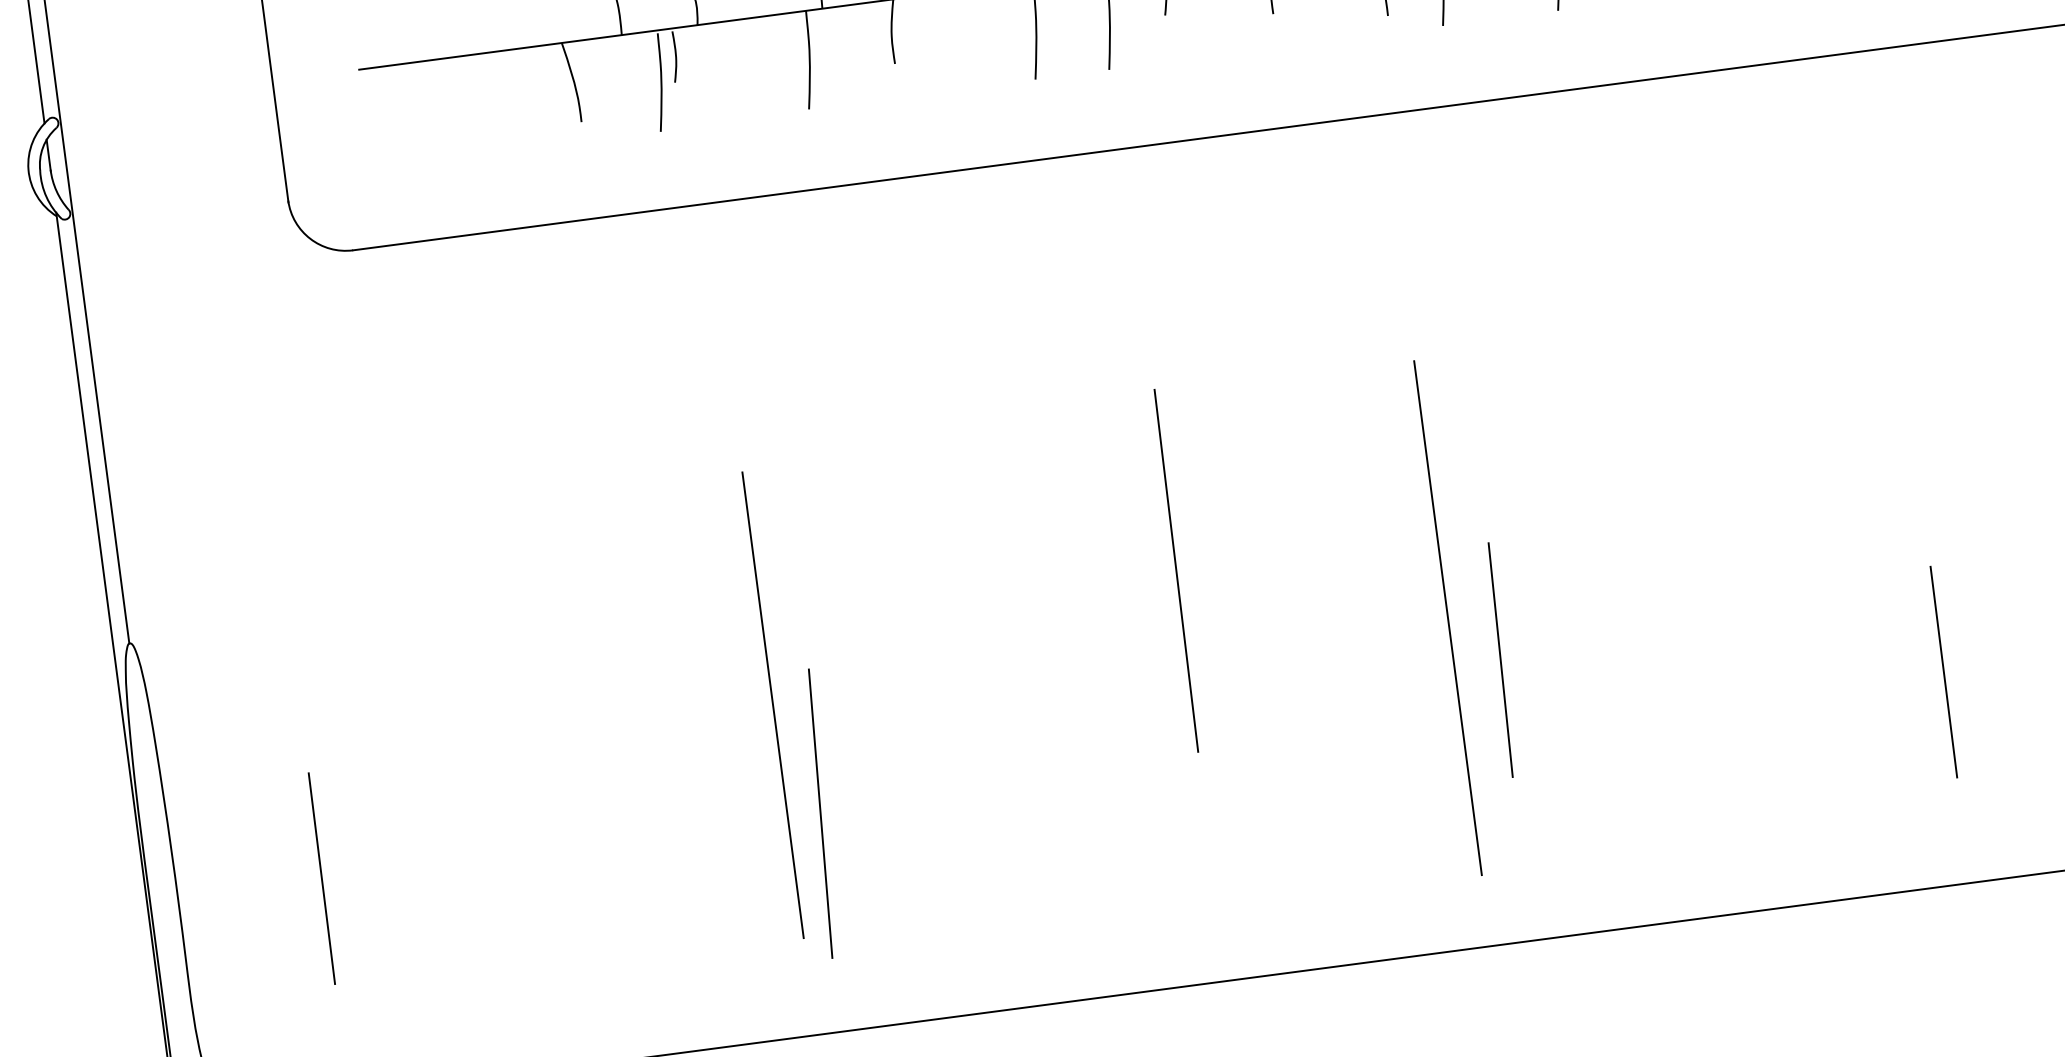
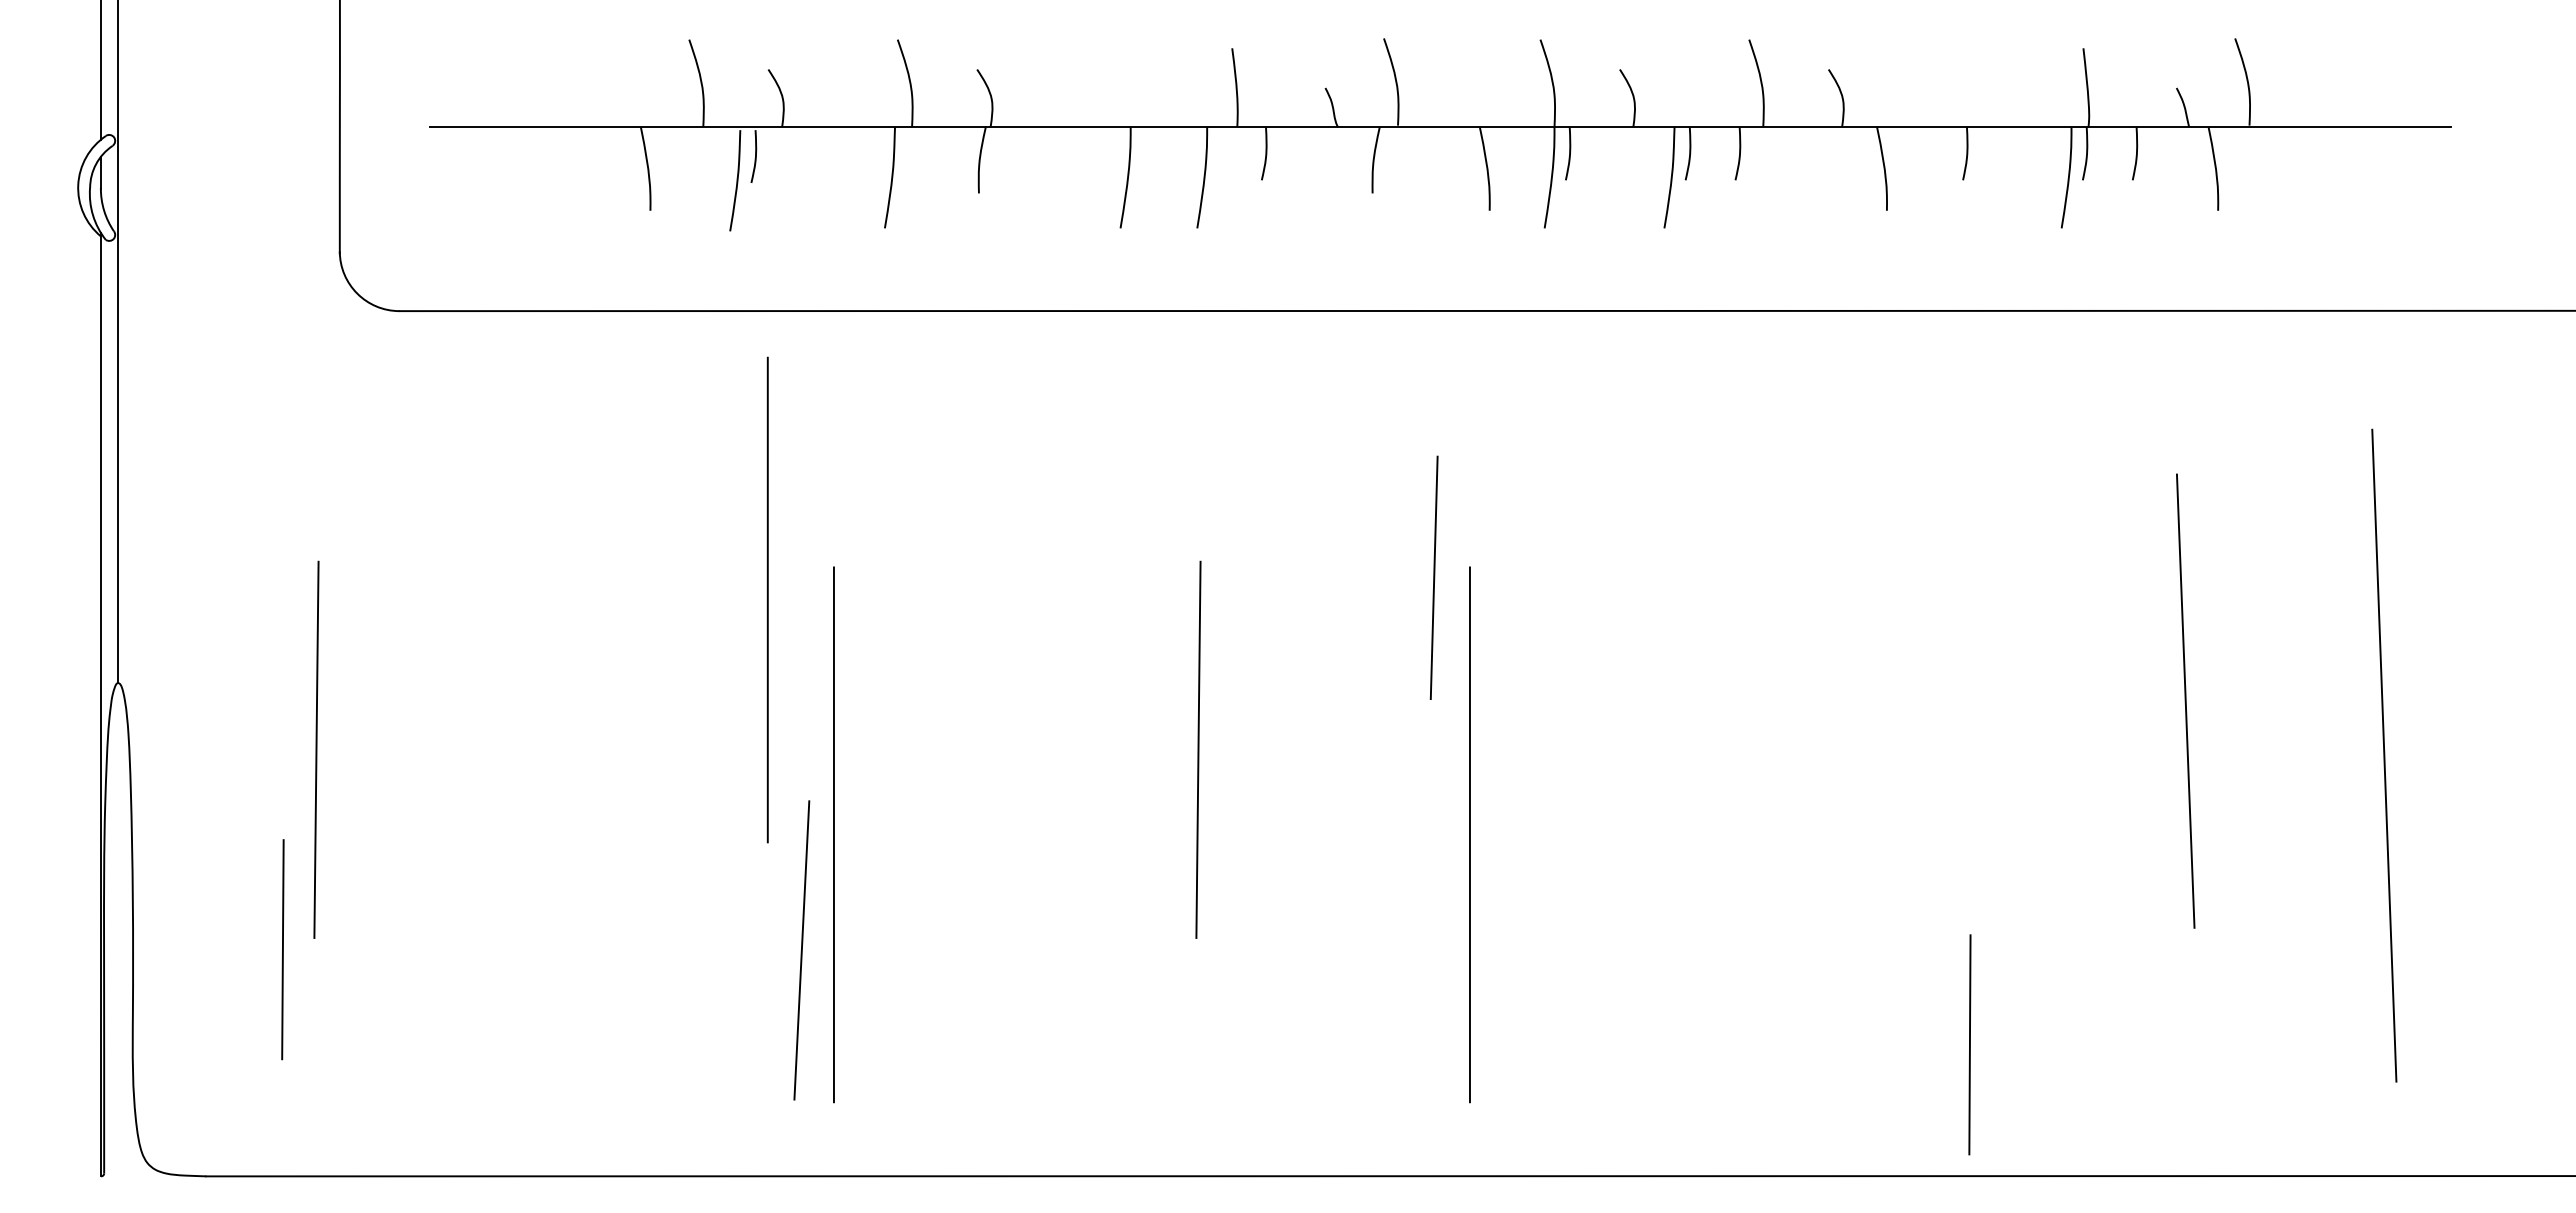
line: (1499, 659) -> (1433, 577), moved
line: (1943, 671) -> (1969, 1044), moved
line: (328, 682) -> (316, 749), added
line: (836, 698) -> (833, 834), added
line: (772, 704) -> (767, 599), moved

